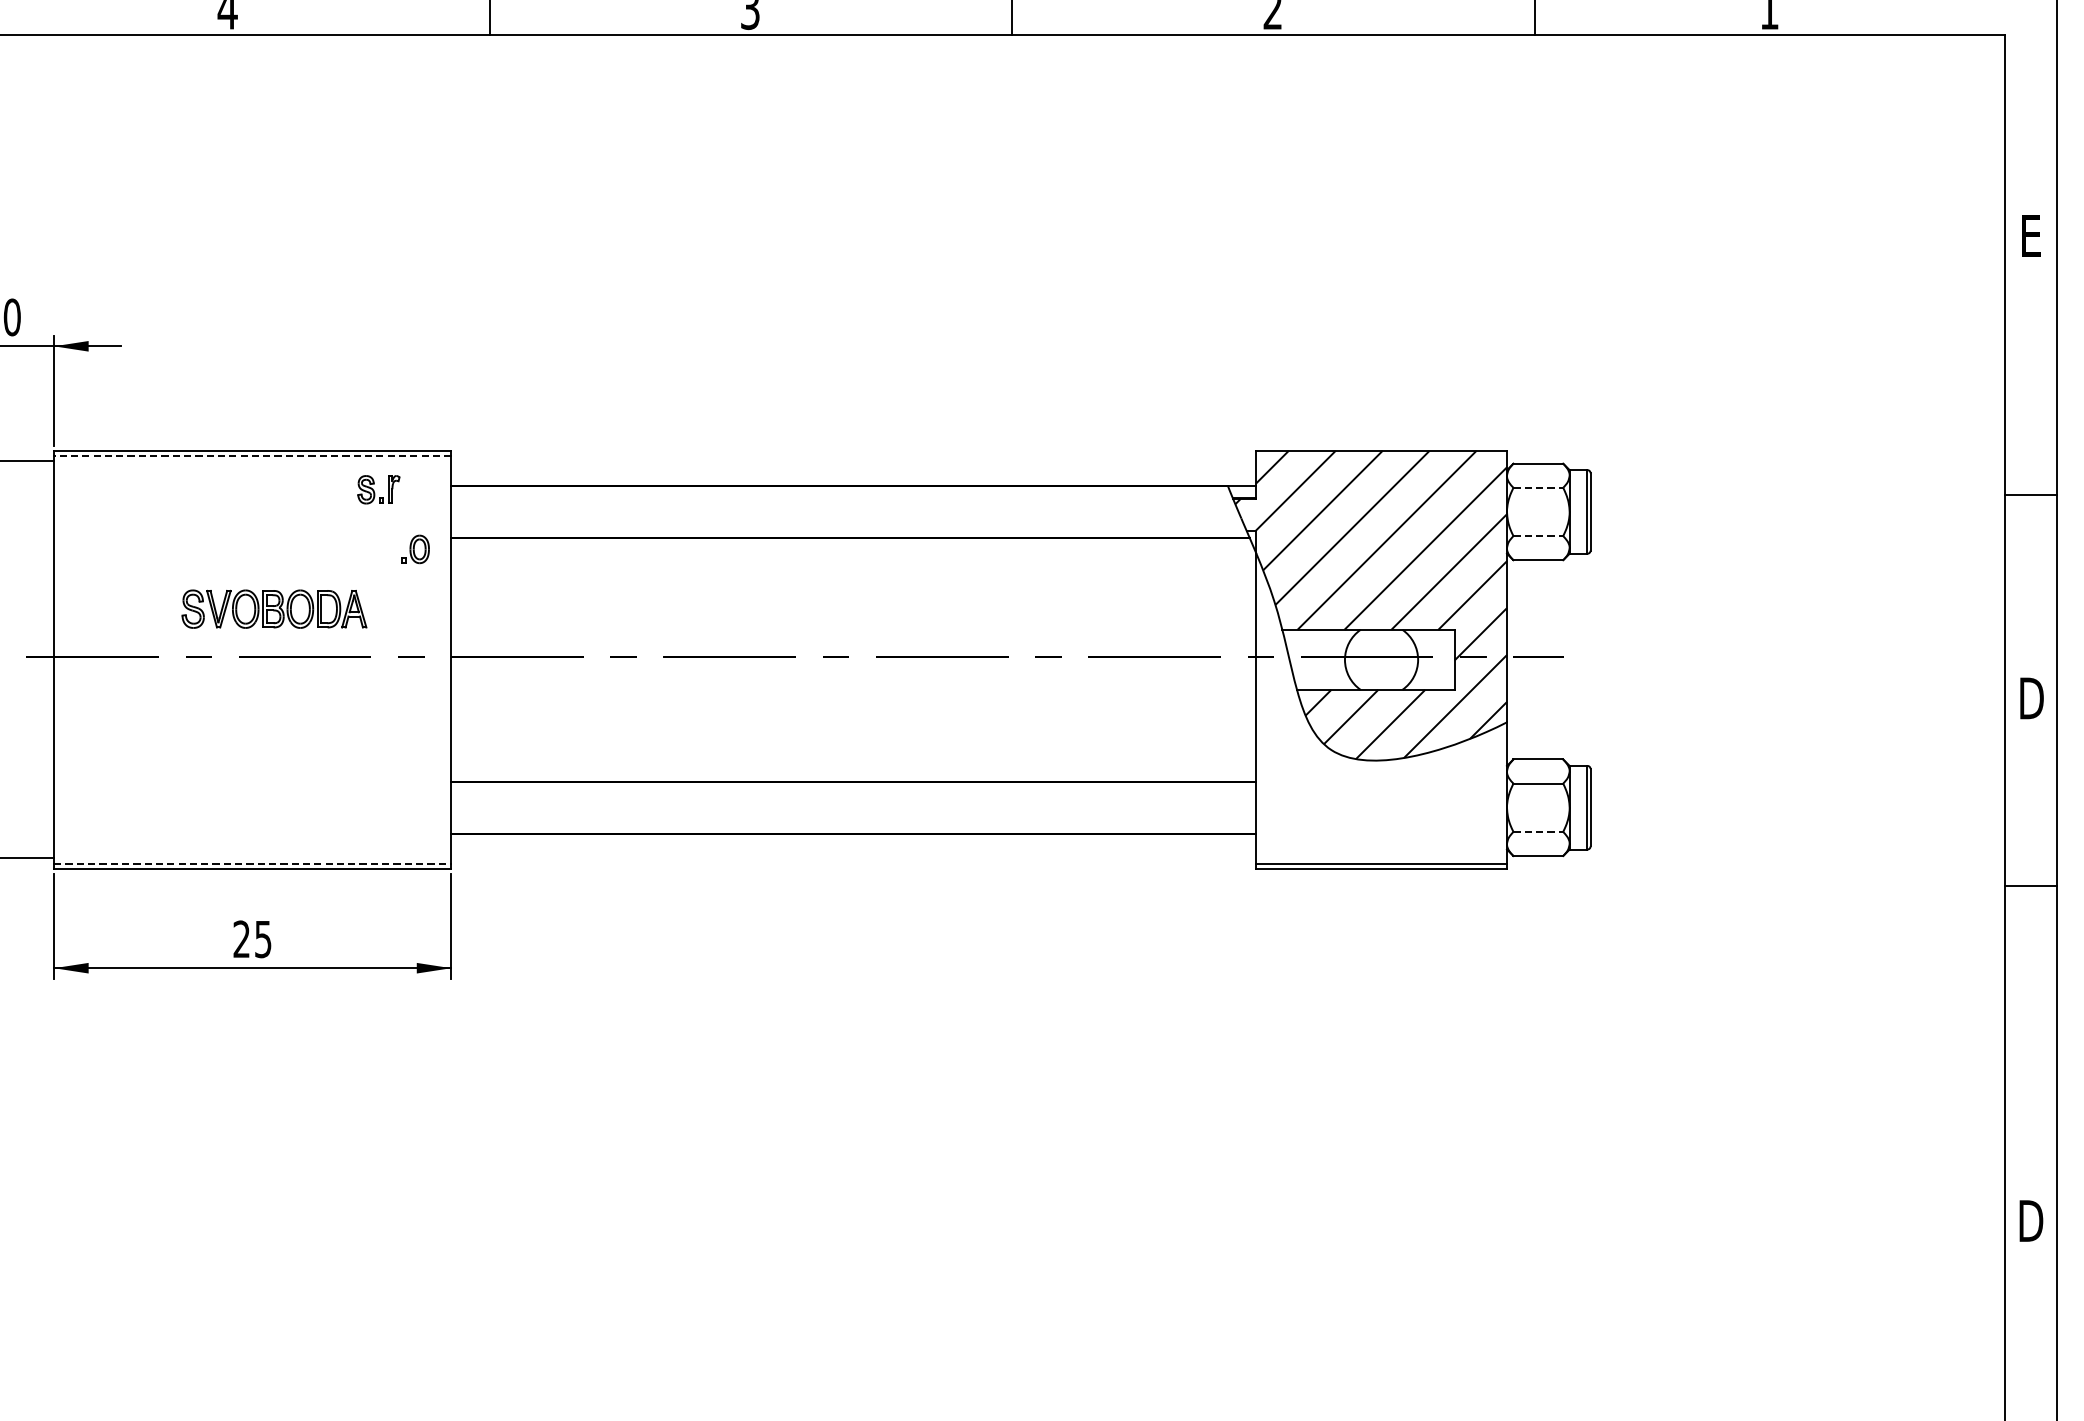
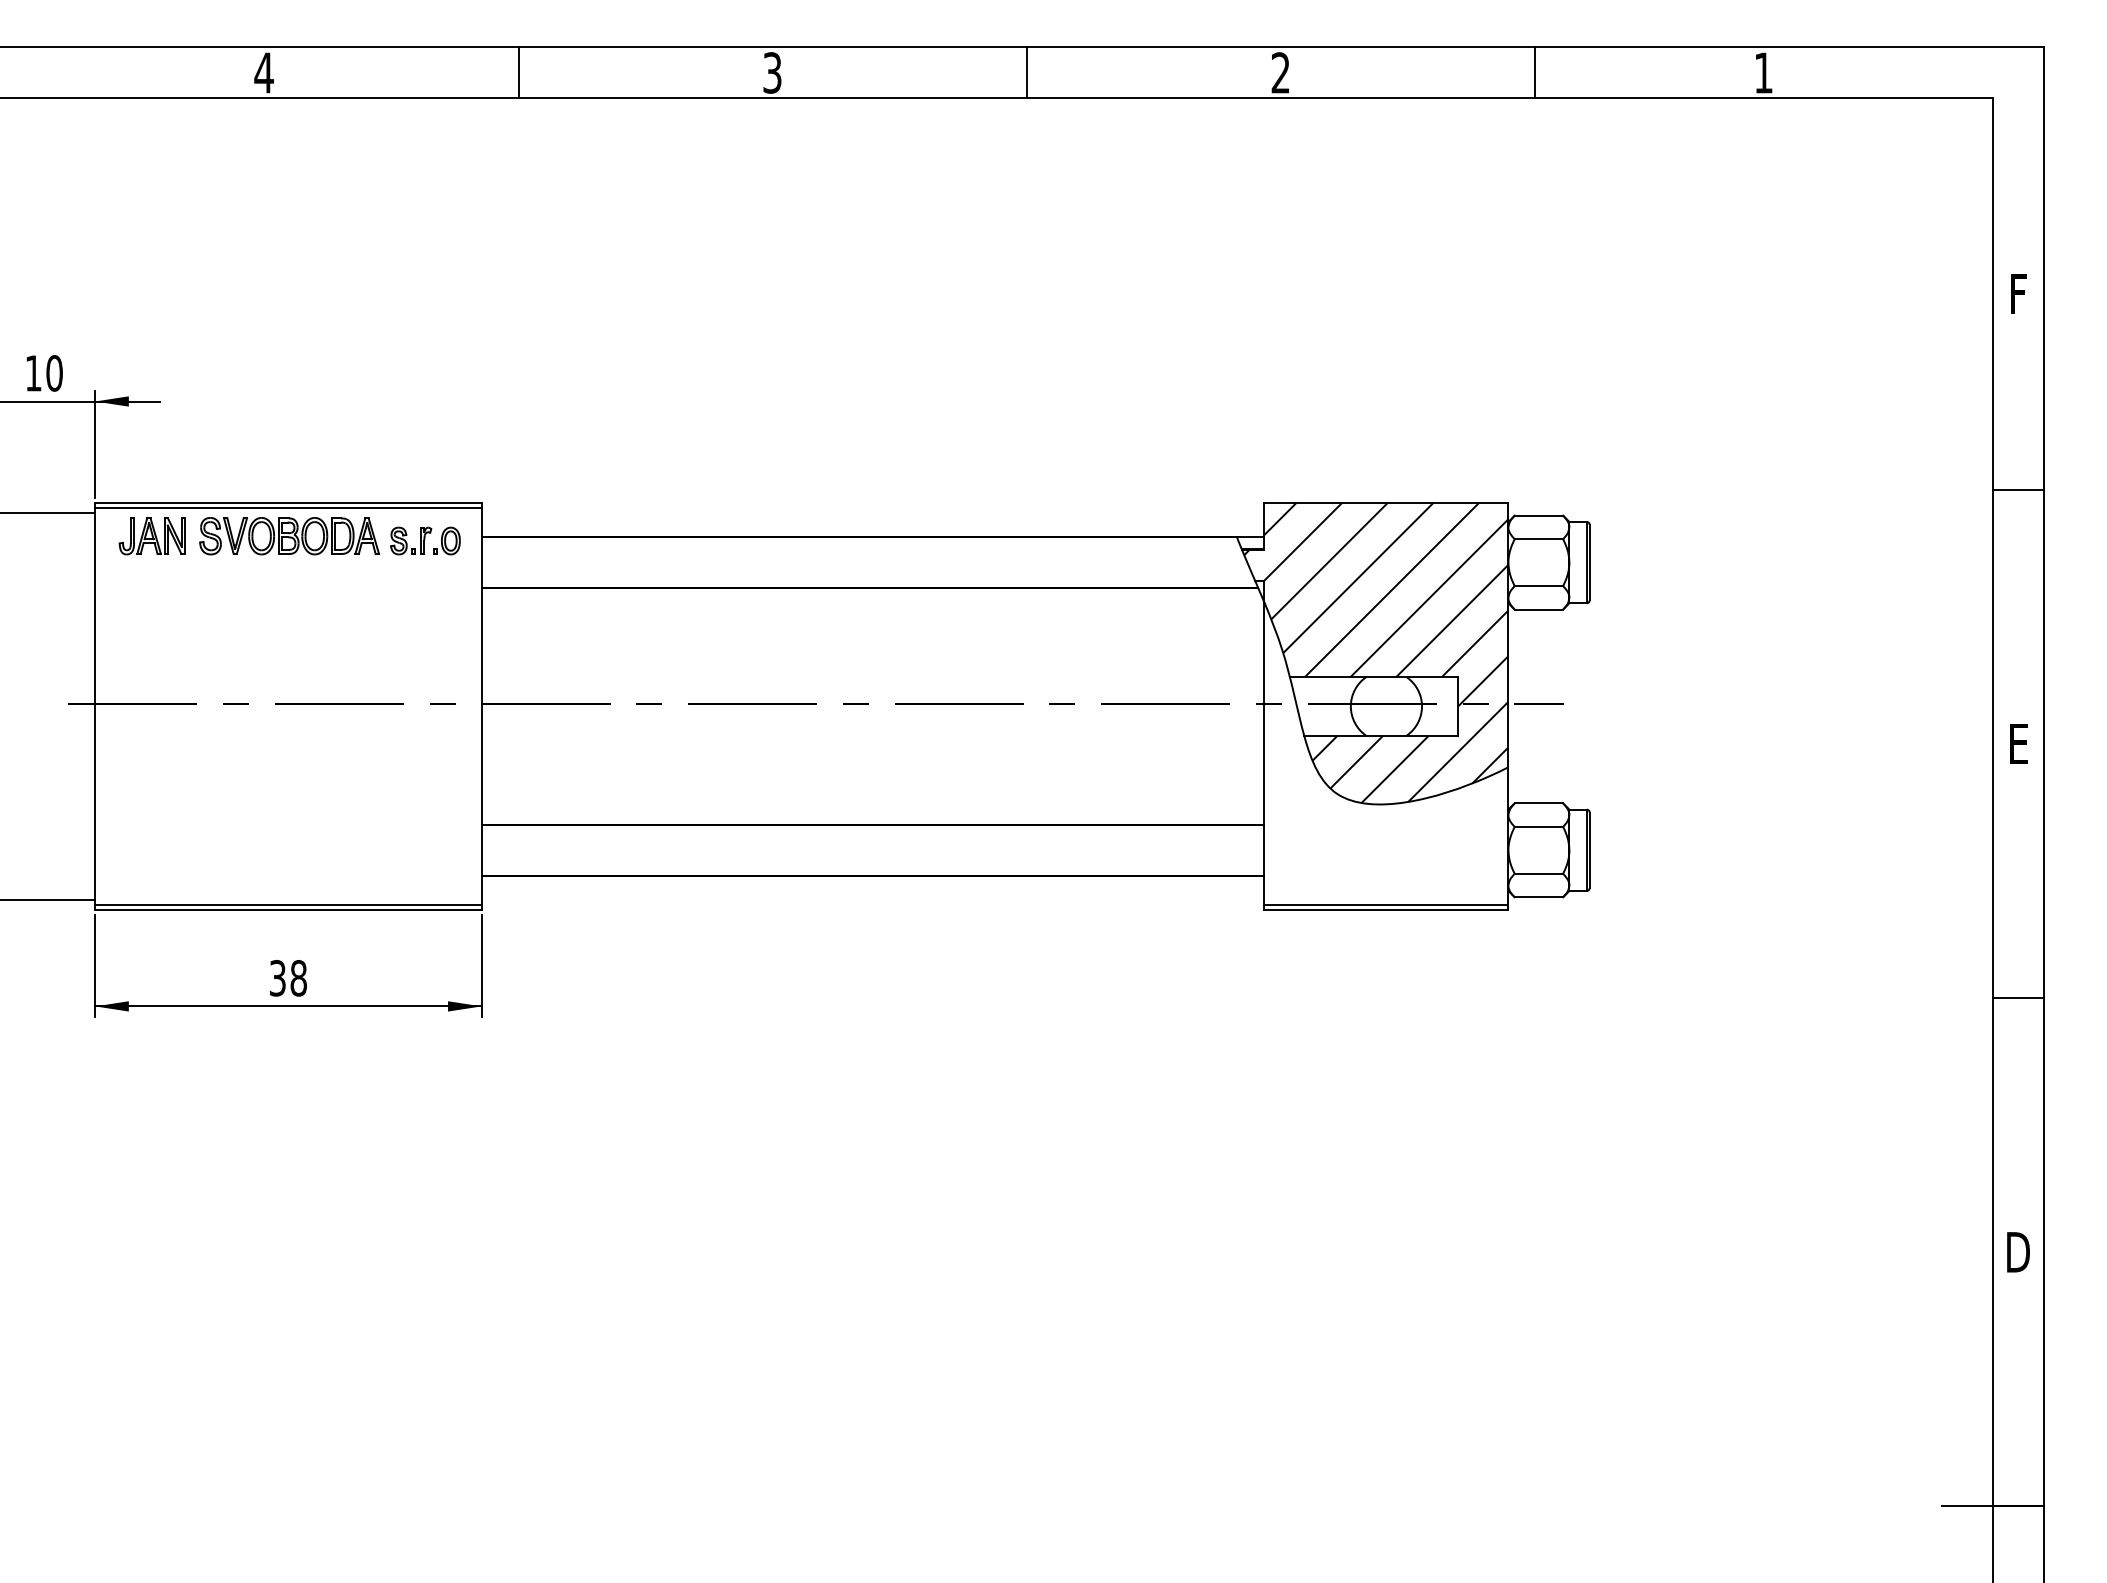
text: (2031, 235) -> (2018, 293), E -> F
line: (251, 456) -> (287, 508), dashed -> solid
part: (111, 485) -> (151, 536), added
line: (1538, 488) -> (1539, 539), dashed -> solid
line: (2030, 494) -> (2017, 489), moved
line: (1538, 536) -> (1539, 586), dashed -> solid
part: (415, 548) -> (446, 540), moved
part: (274, 609) -> (289, 536), moved
text: (2031, 697) -> (2018, 743), D -> E
line: (1538, 831) -> (1539, 873), dashed -> solid
line: (252, 863) -> (288, 904), dashed -> solid
line: (2030, 886) -> (2017, 998), moved
text: (251, 939) -> (287, 978), 25 -> 38

